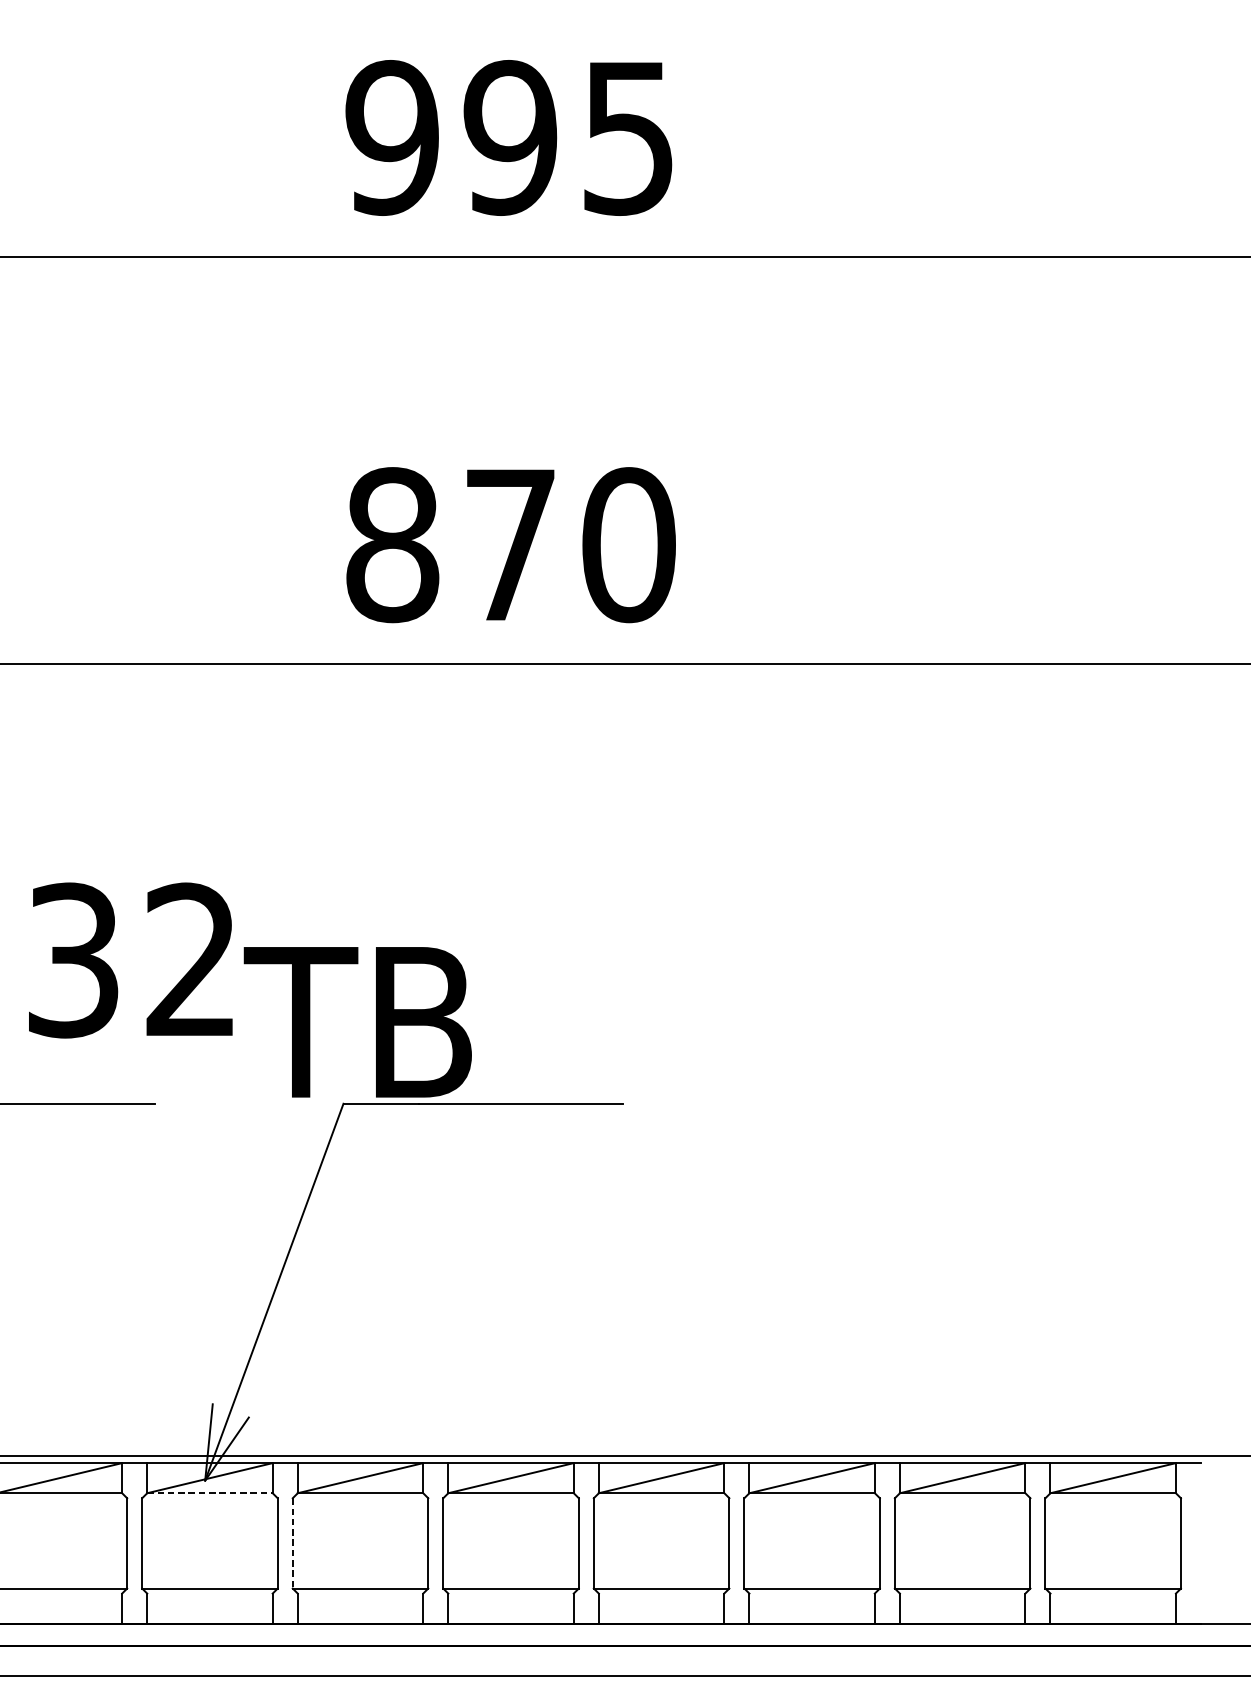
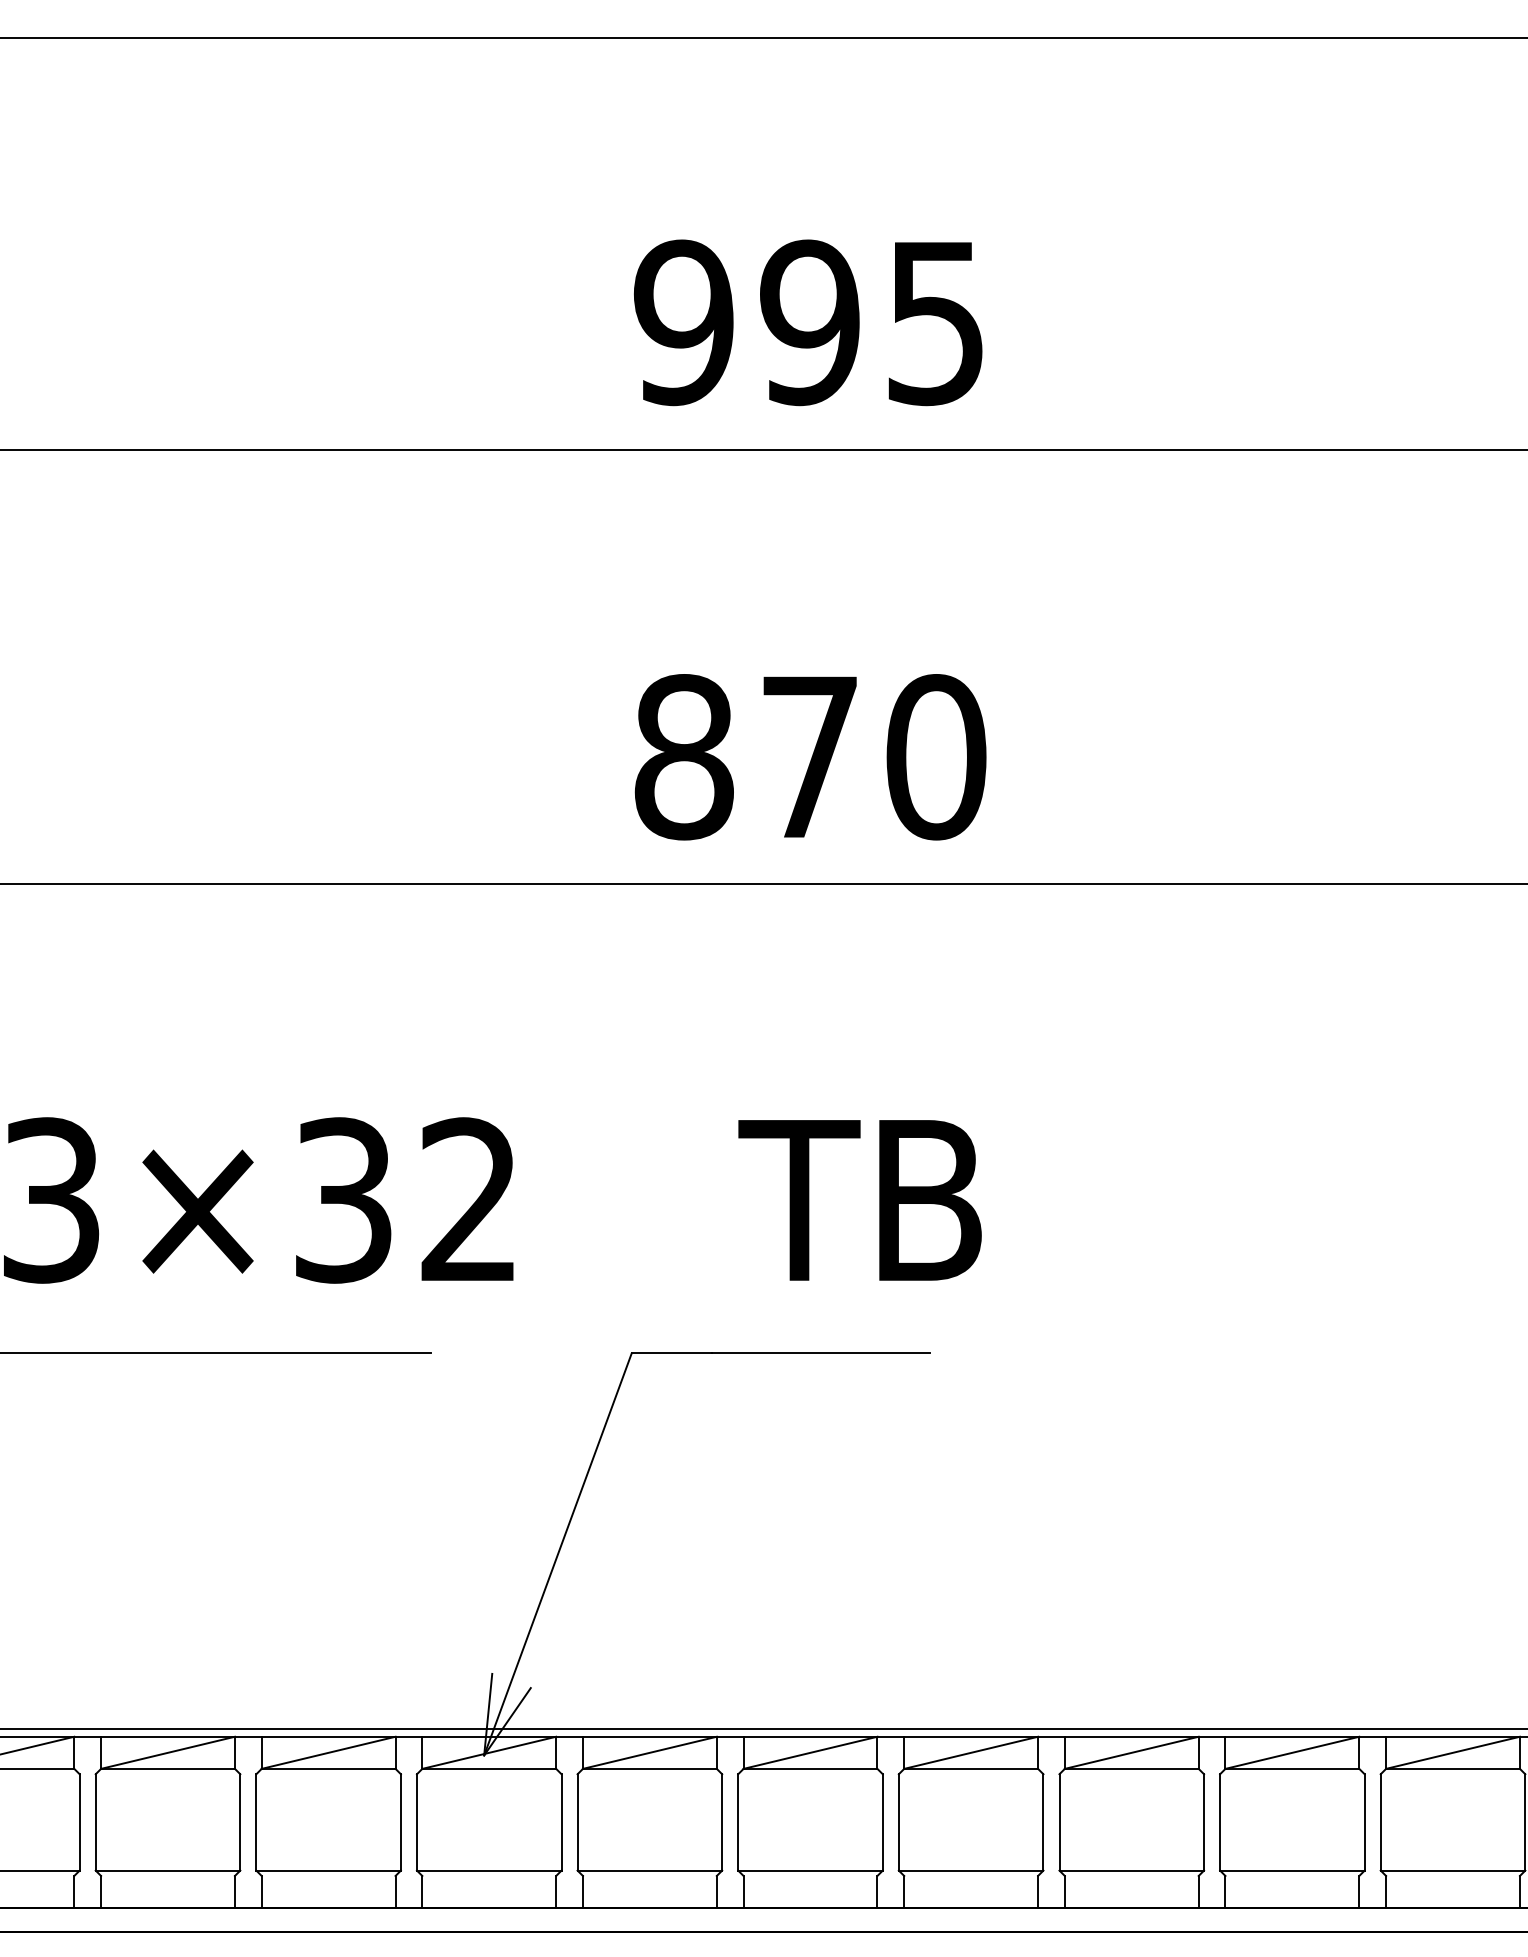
text: (357, 1022) -> (859, 1200), moved
line: (210, 1492) -> (489, 1768), dashed -> solid
line: (292, 1543) -> (577, 1822), dashed -> solid

